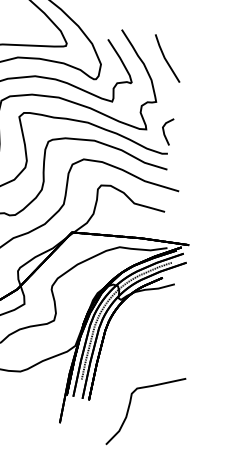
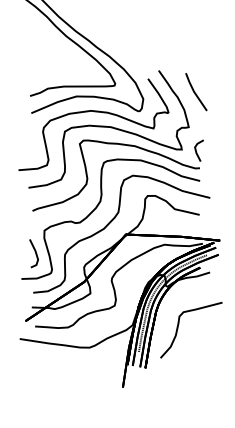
curve: (129, 409) -> (178, 329), moved

